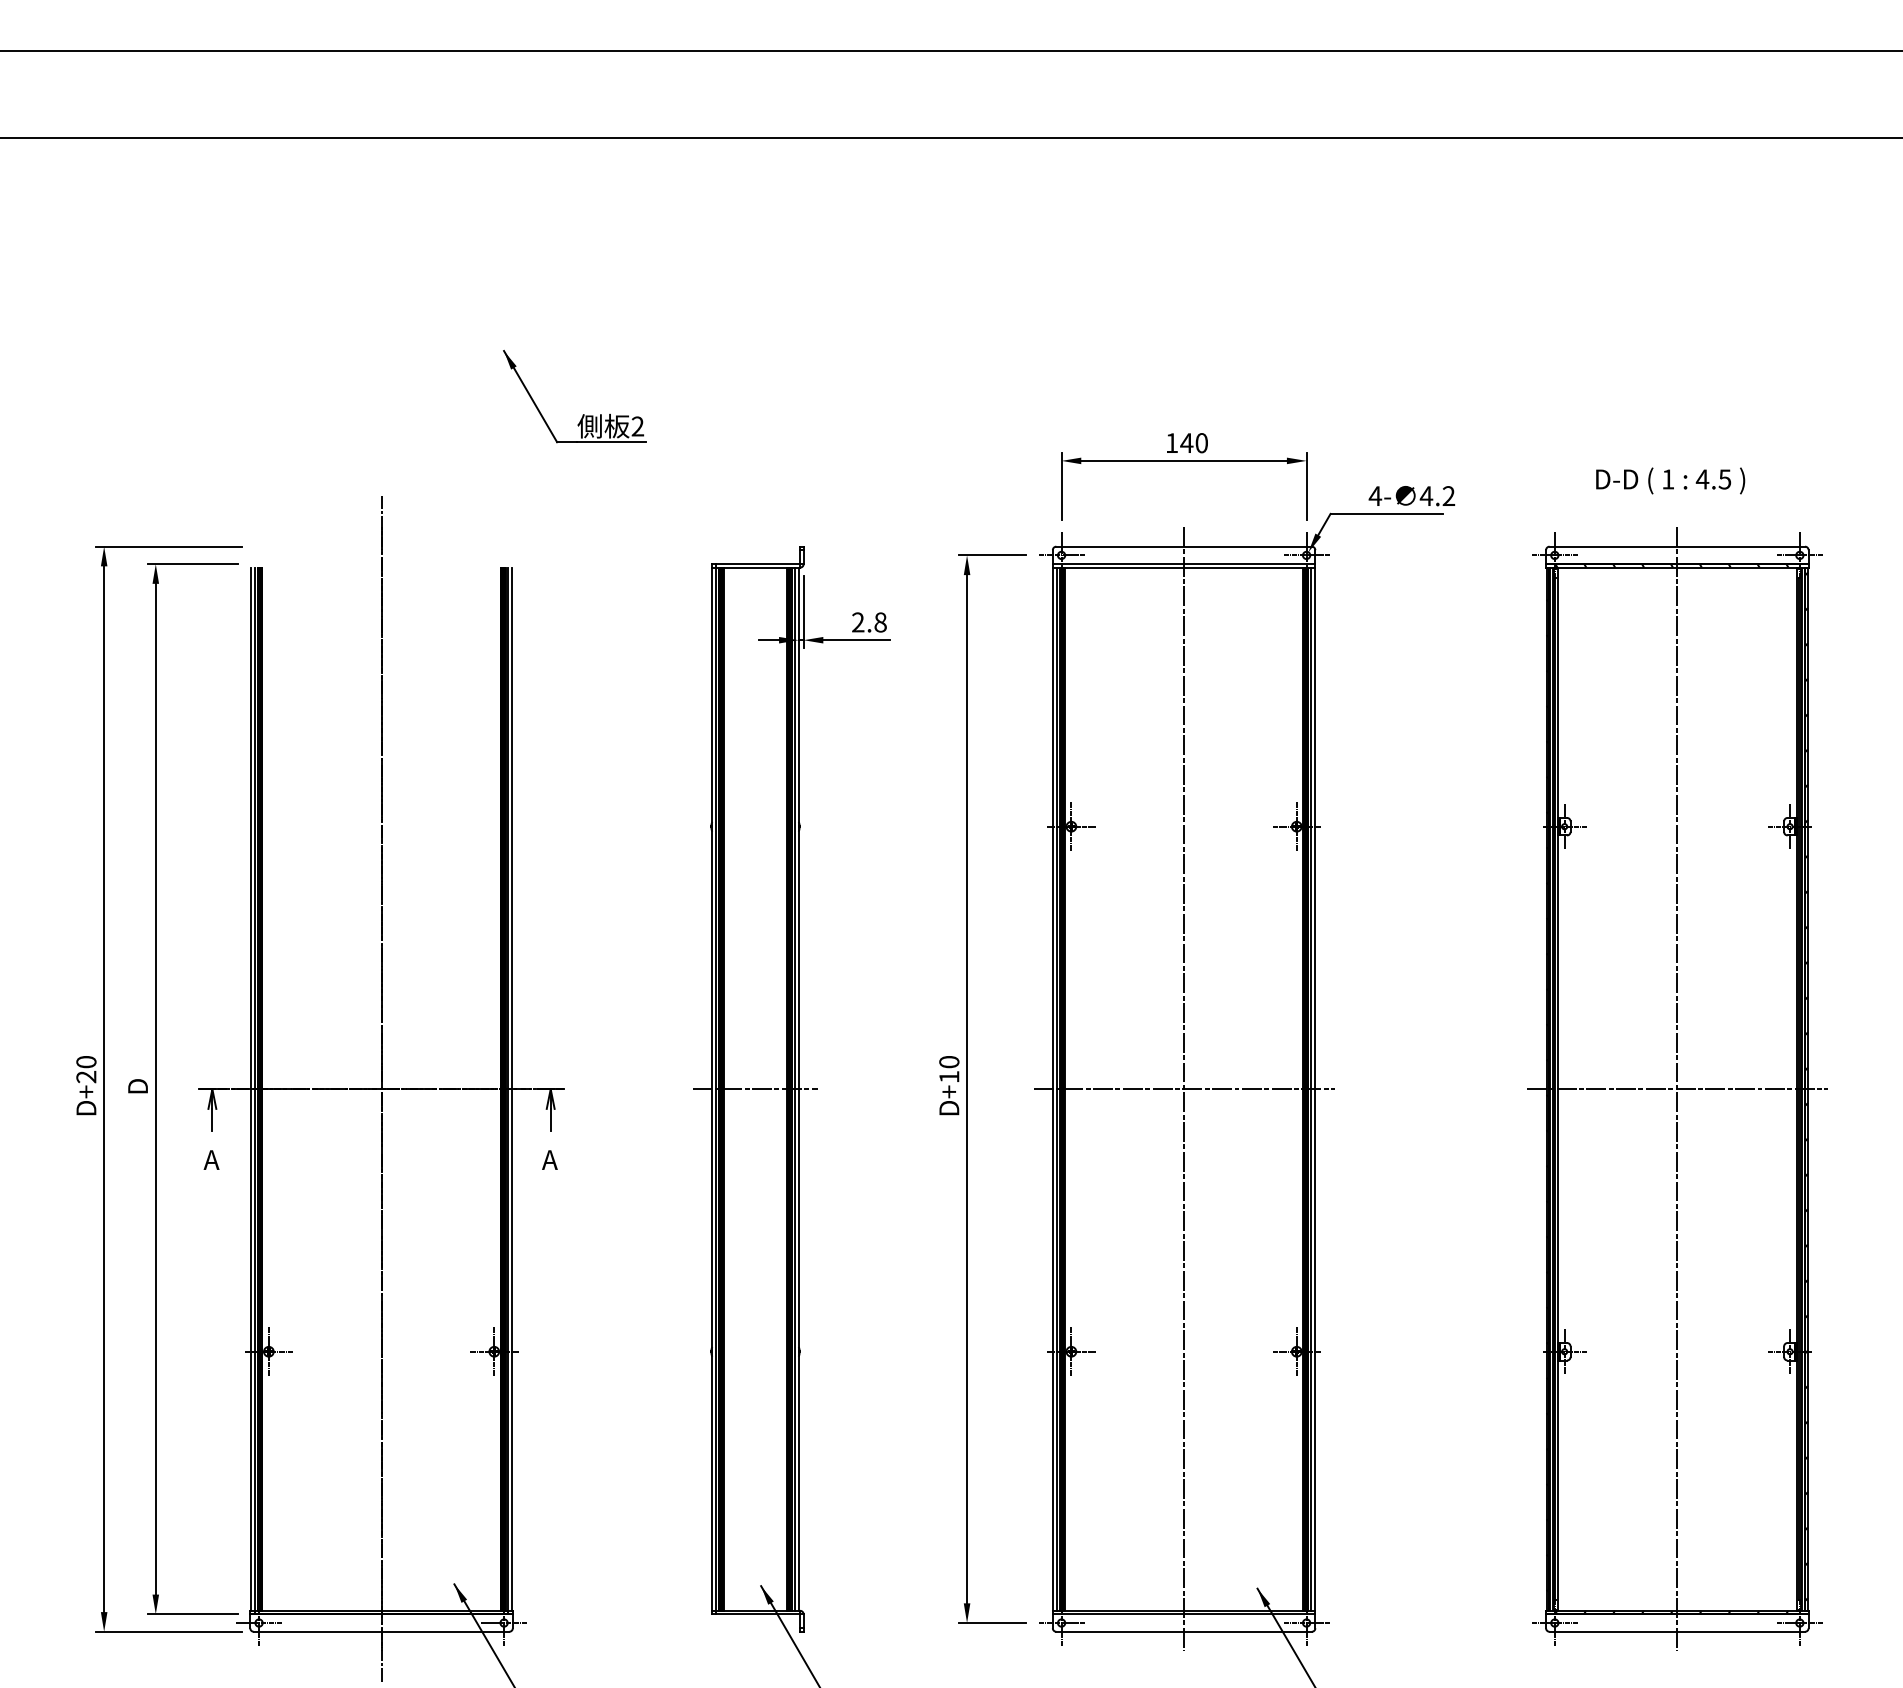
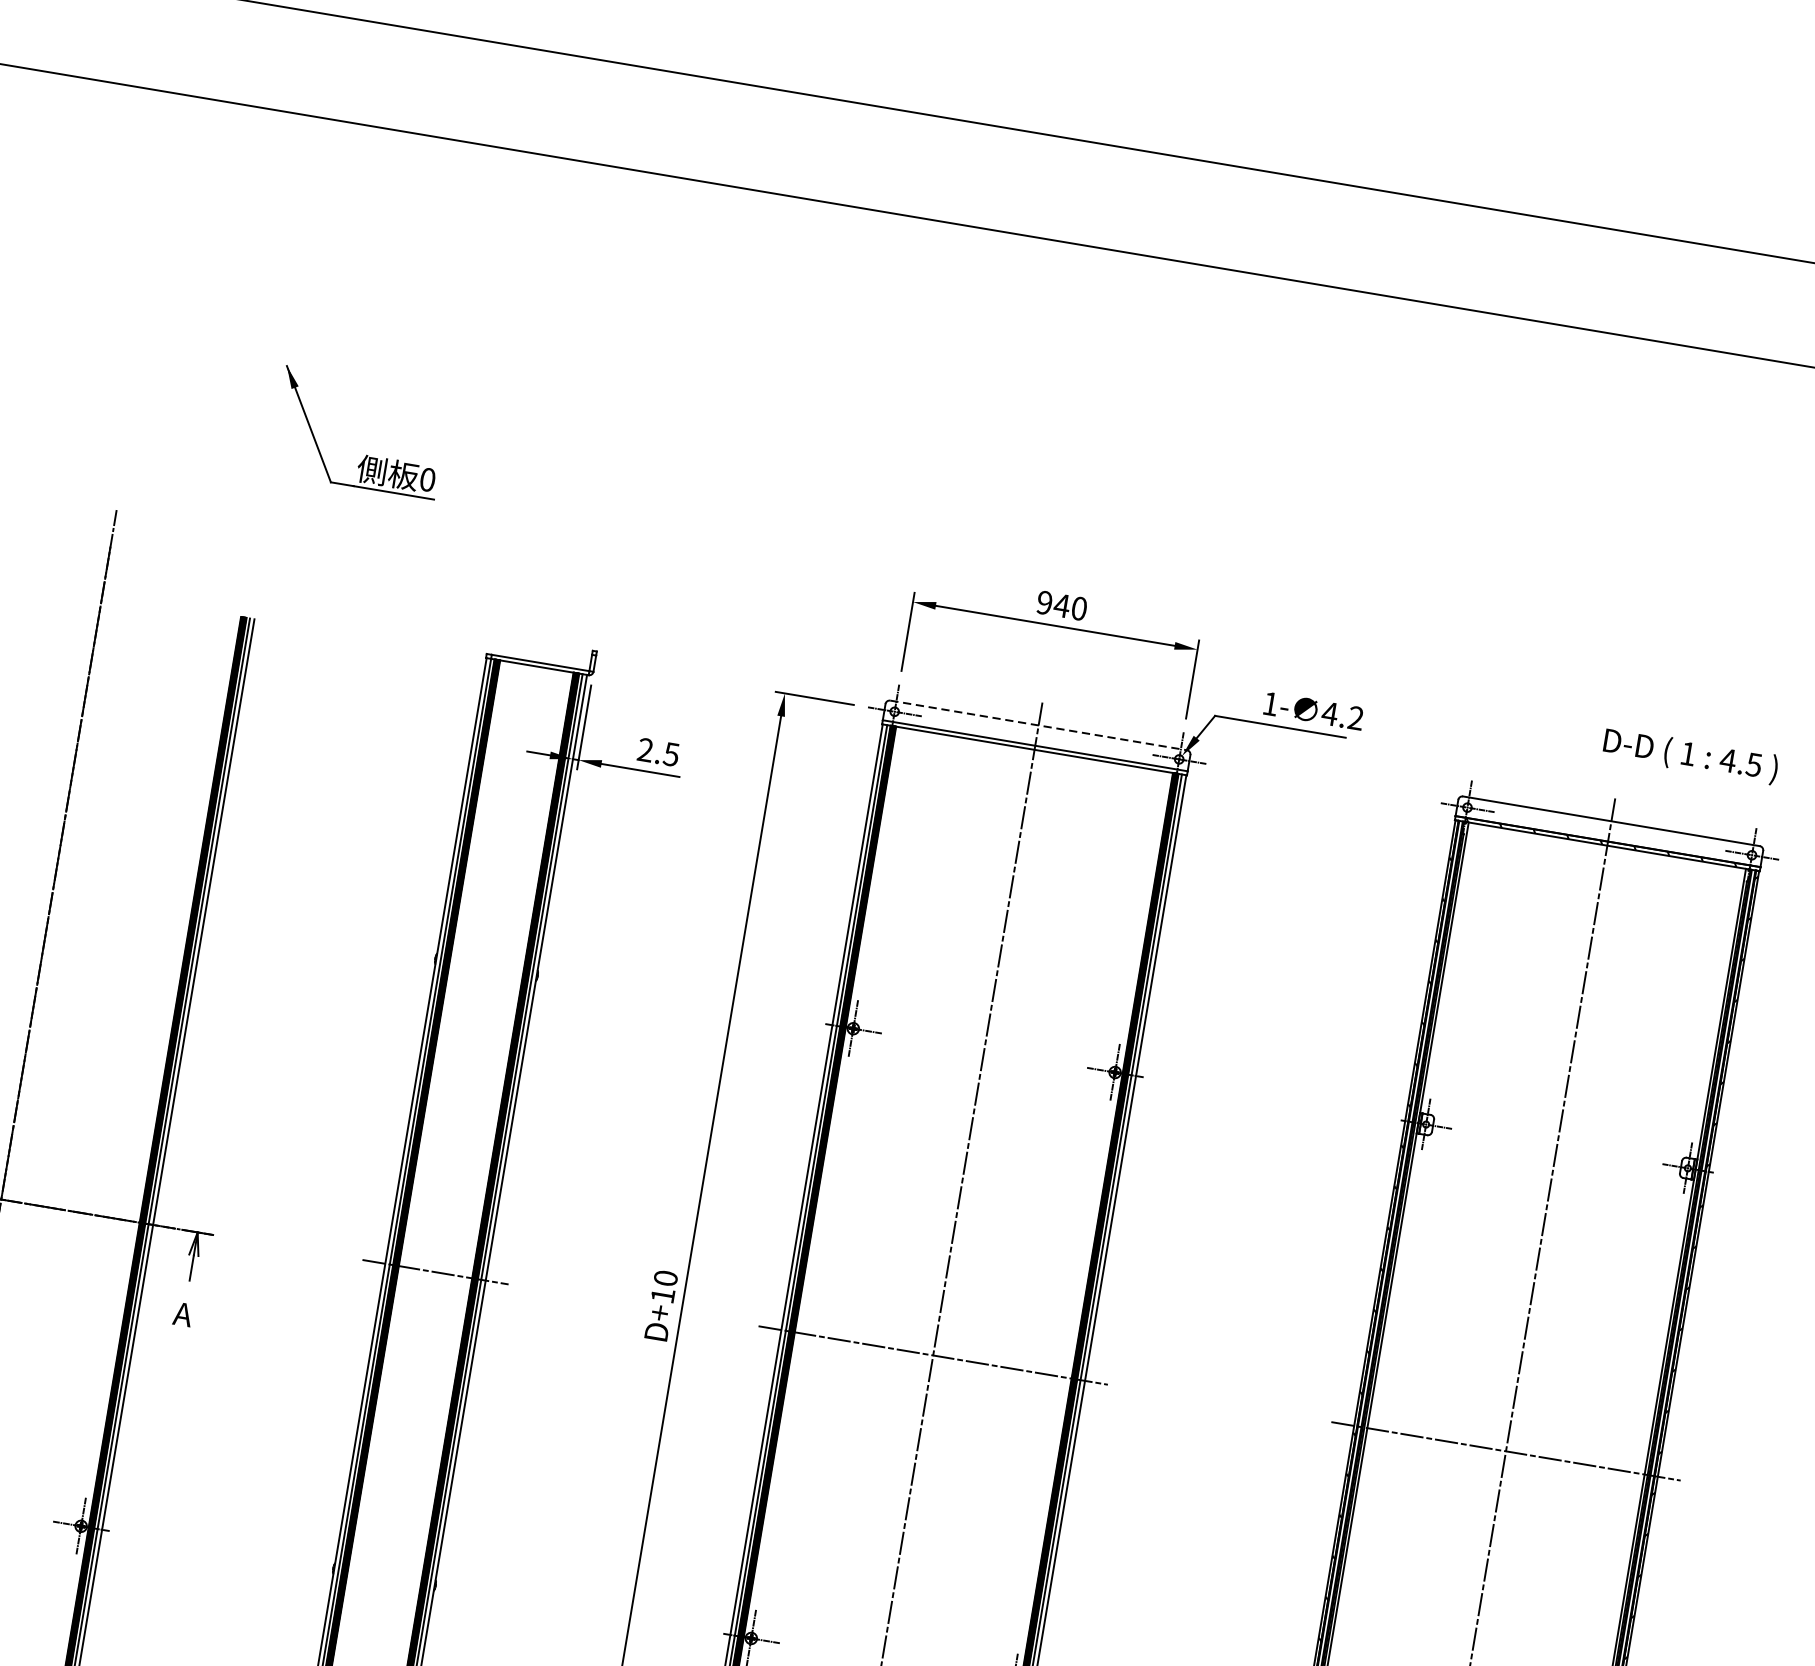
text: (637, 426) -> (427, 479), 2 -> 0
text: (1171, 443) -> (1044, 603), 140 -> 940
text: (1670, 480) -> (1690, 755), moved
text: (1375, 495) -> (1270, 703), 4- -> 1-
line: (1184, 546) -> (1039, 725), solid -> dashed
text: (880, 622) -> (671, 754), 2.8 -> 2.5

